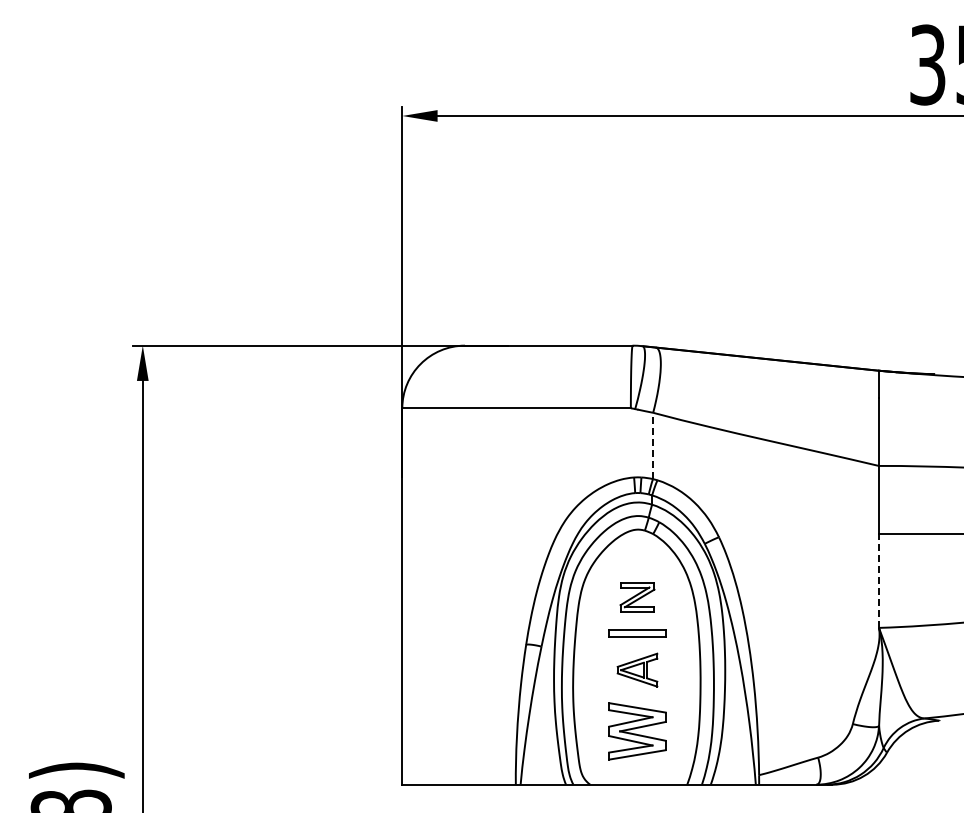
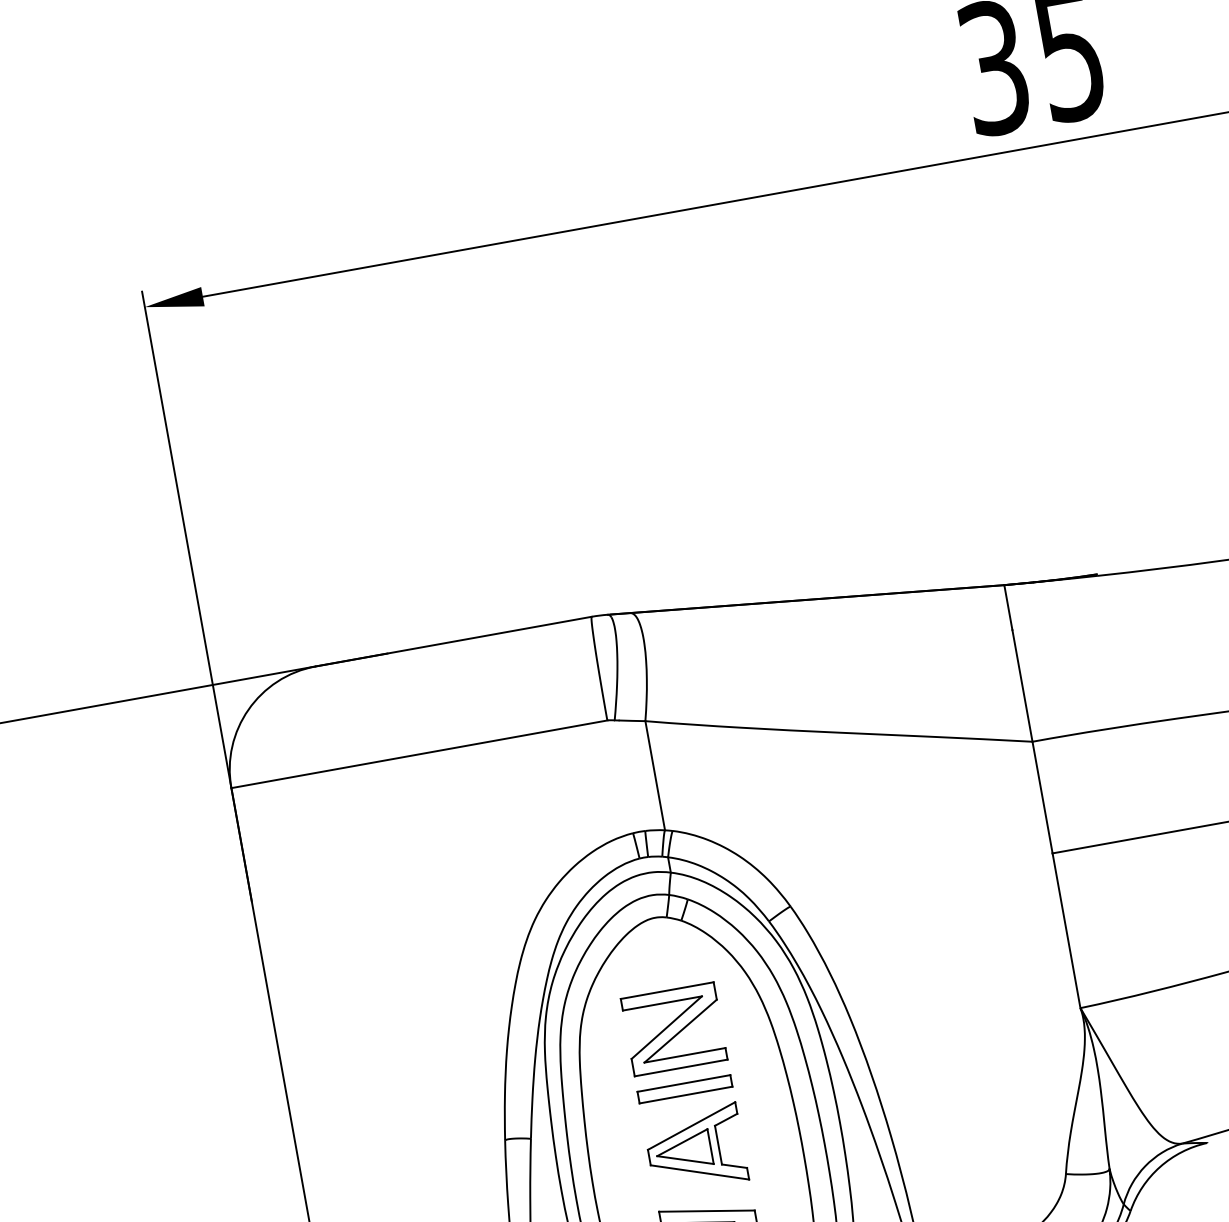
line: (653, 445) -> (655, 774), dashed -> solid
line: (878, 580) -> (1065, 930), dashed -> solid
part: (637, 597) -> (674, 1029), size x1.67
part: (637, 669) -> (695, 1148), size x1.43

